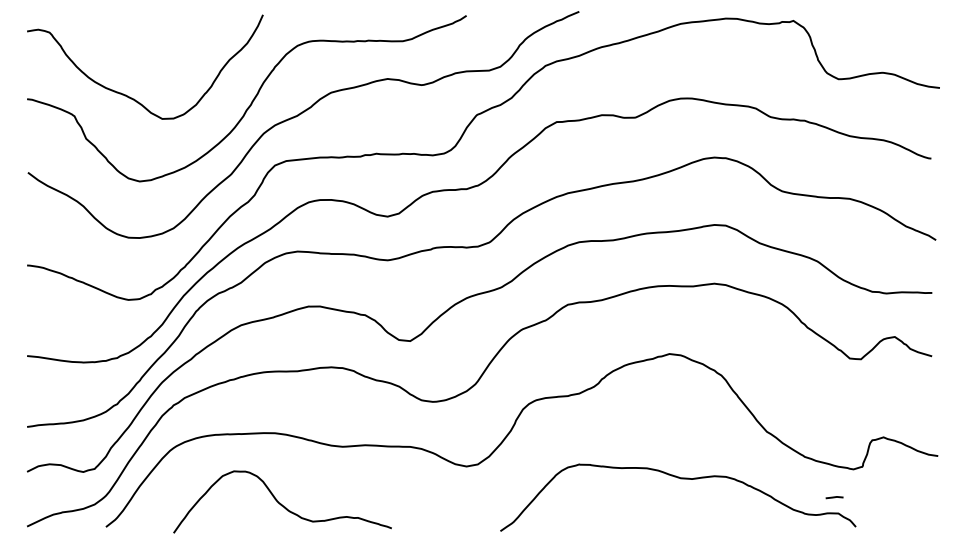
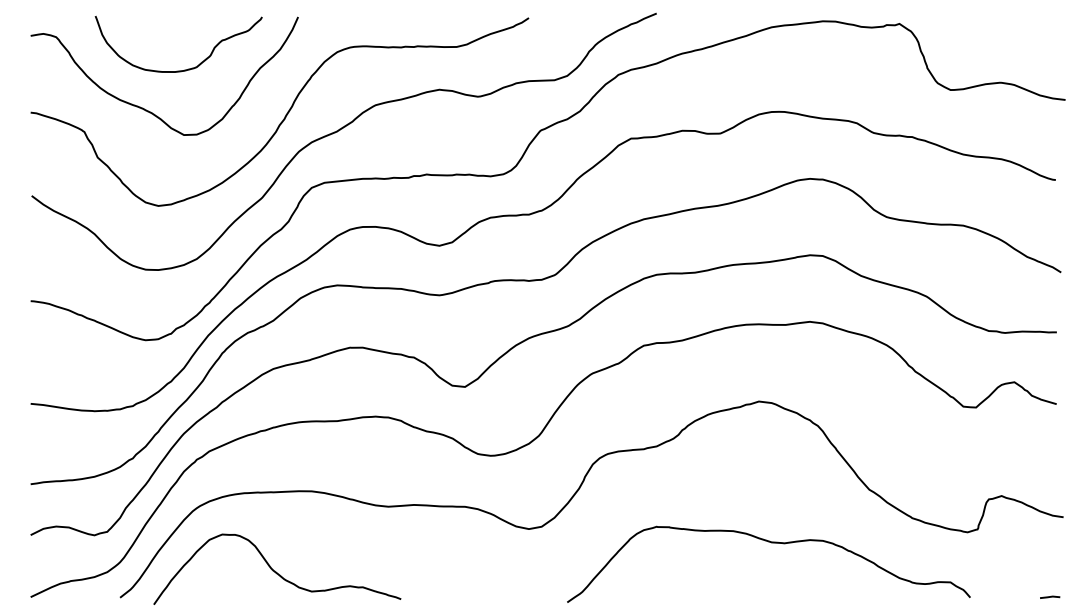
curve: (162, 61) -> (184, 69), added
line: (834, 496) -> (1050, 596), moved
curve: (281, 503) -> (276, 571), moved

